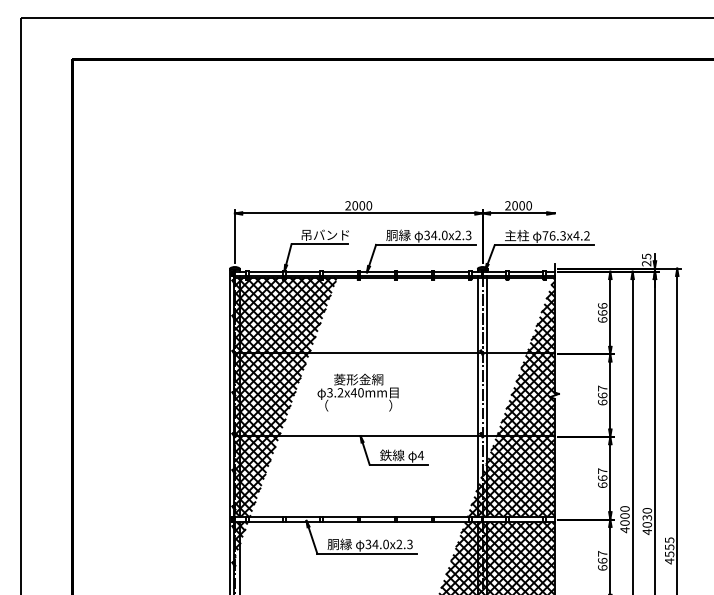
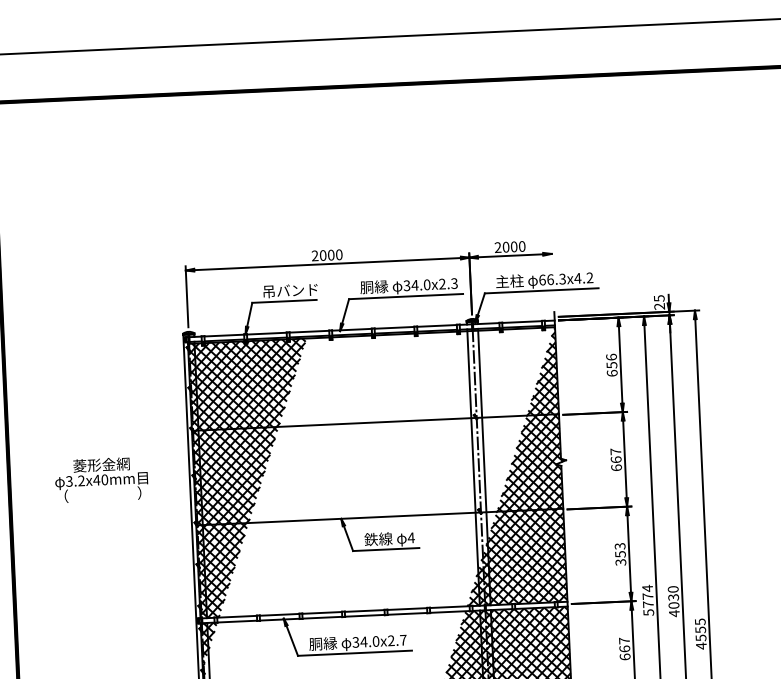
text: (545, 235) -> (542, 279), 76.3x4.2 -> 66.3x4.2
text: (602, 312) -> (611, 364), 666 -> 656
text: (357, 392) -> (100, 479), moved
text: (602, 478) -> (620, 554), 667 -> 353
text: (624, 519) -> (647, 600), 4000 -> 5774
text: (409, 544) -> (402, 640), 34.0x2.3 -> 34.0x2.7

